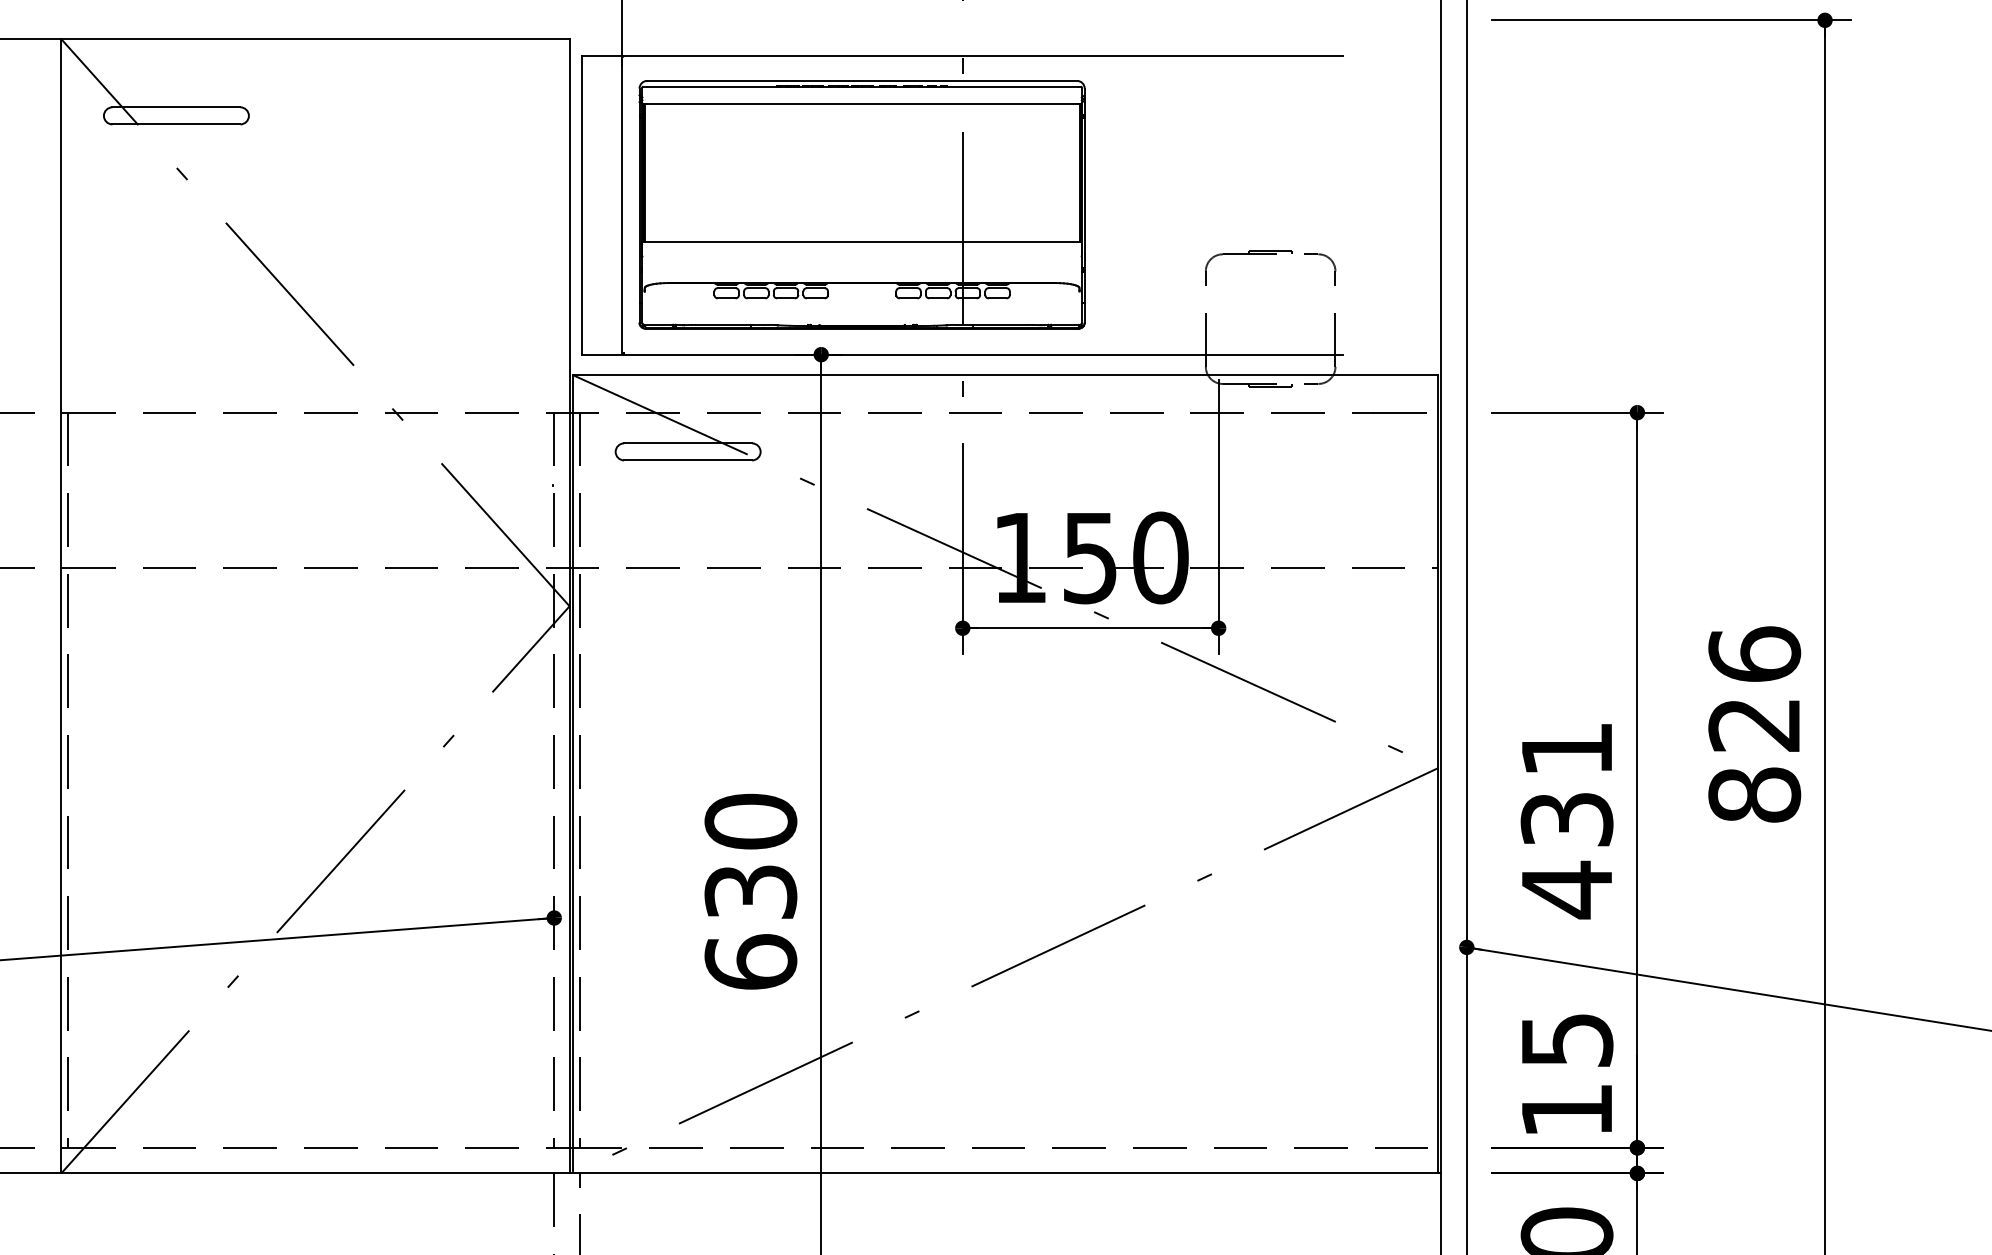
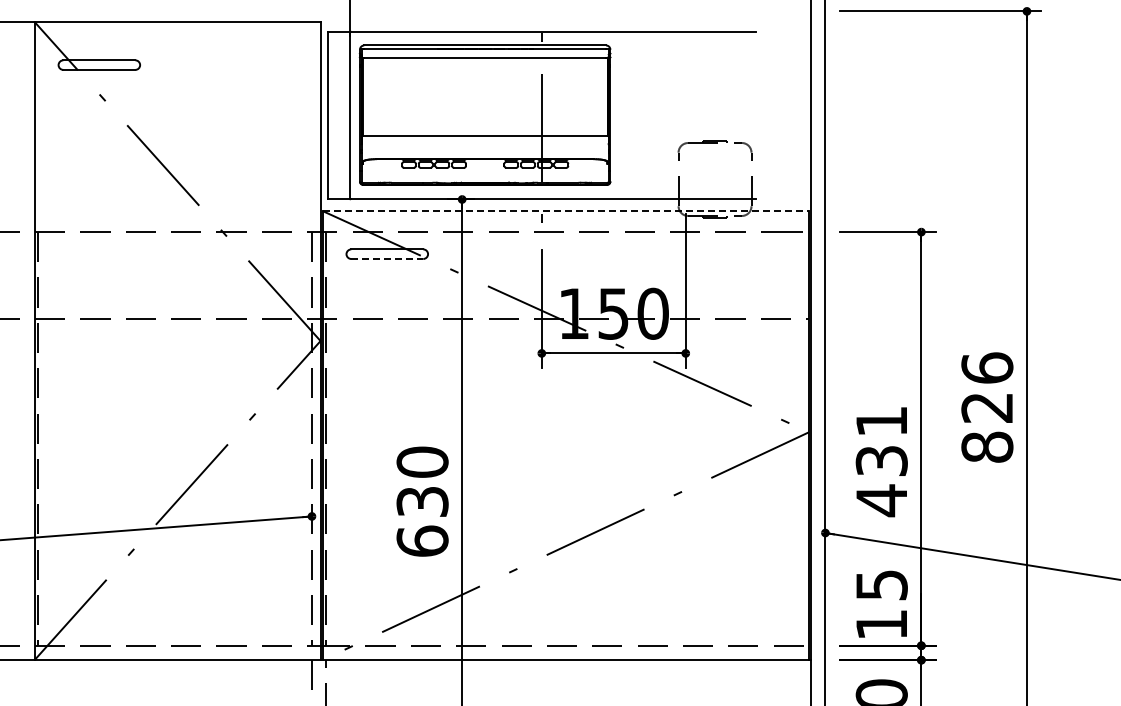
line: (1006, 376) -> (566, 211), solid -> dashed
line: (688, 461) -> (387, 259), solid -> dashed

